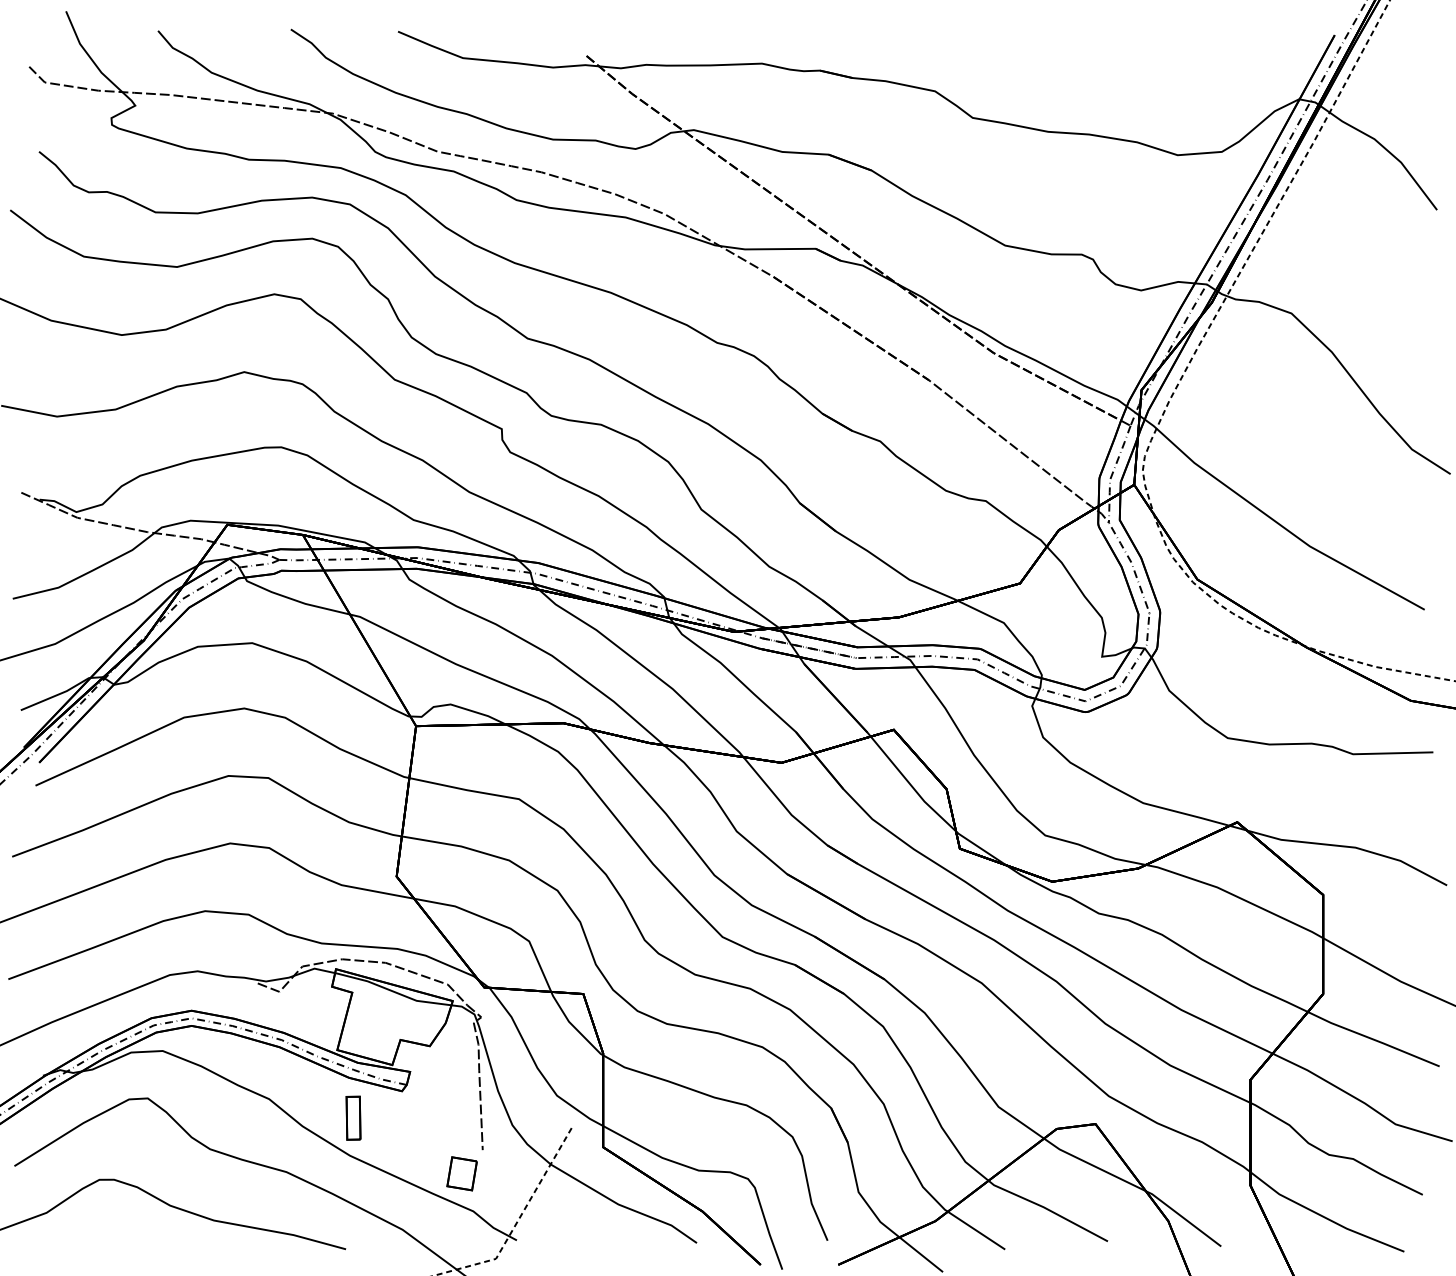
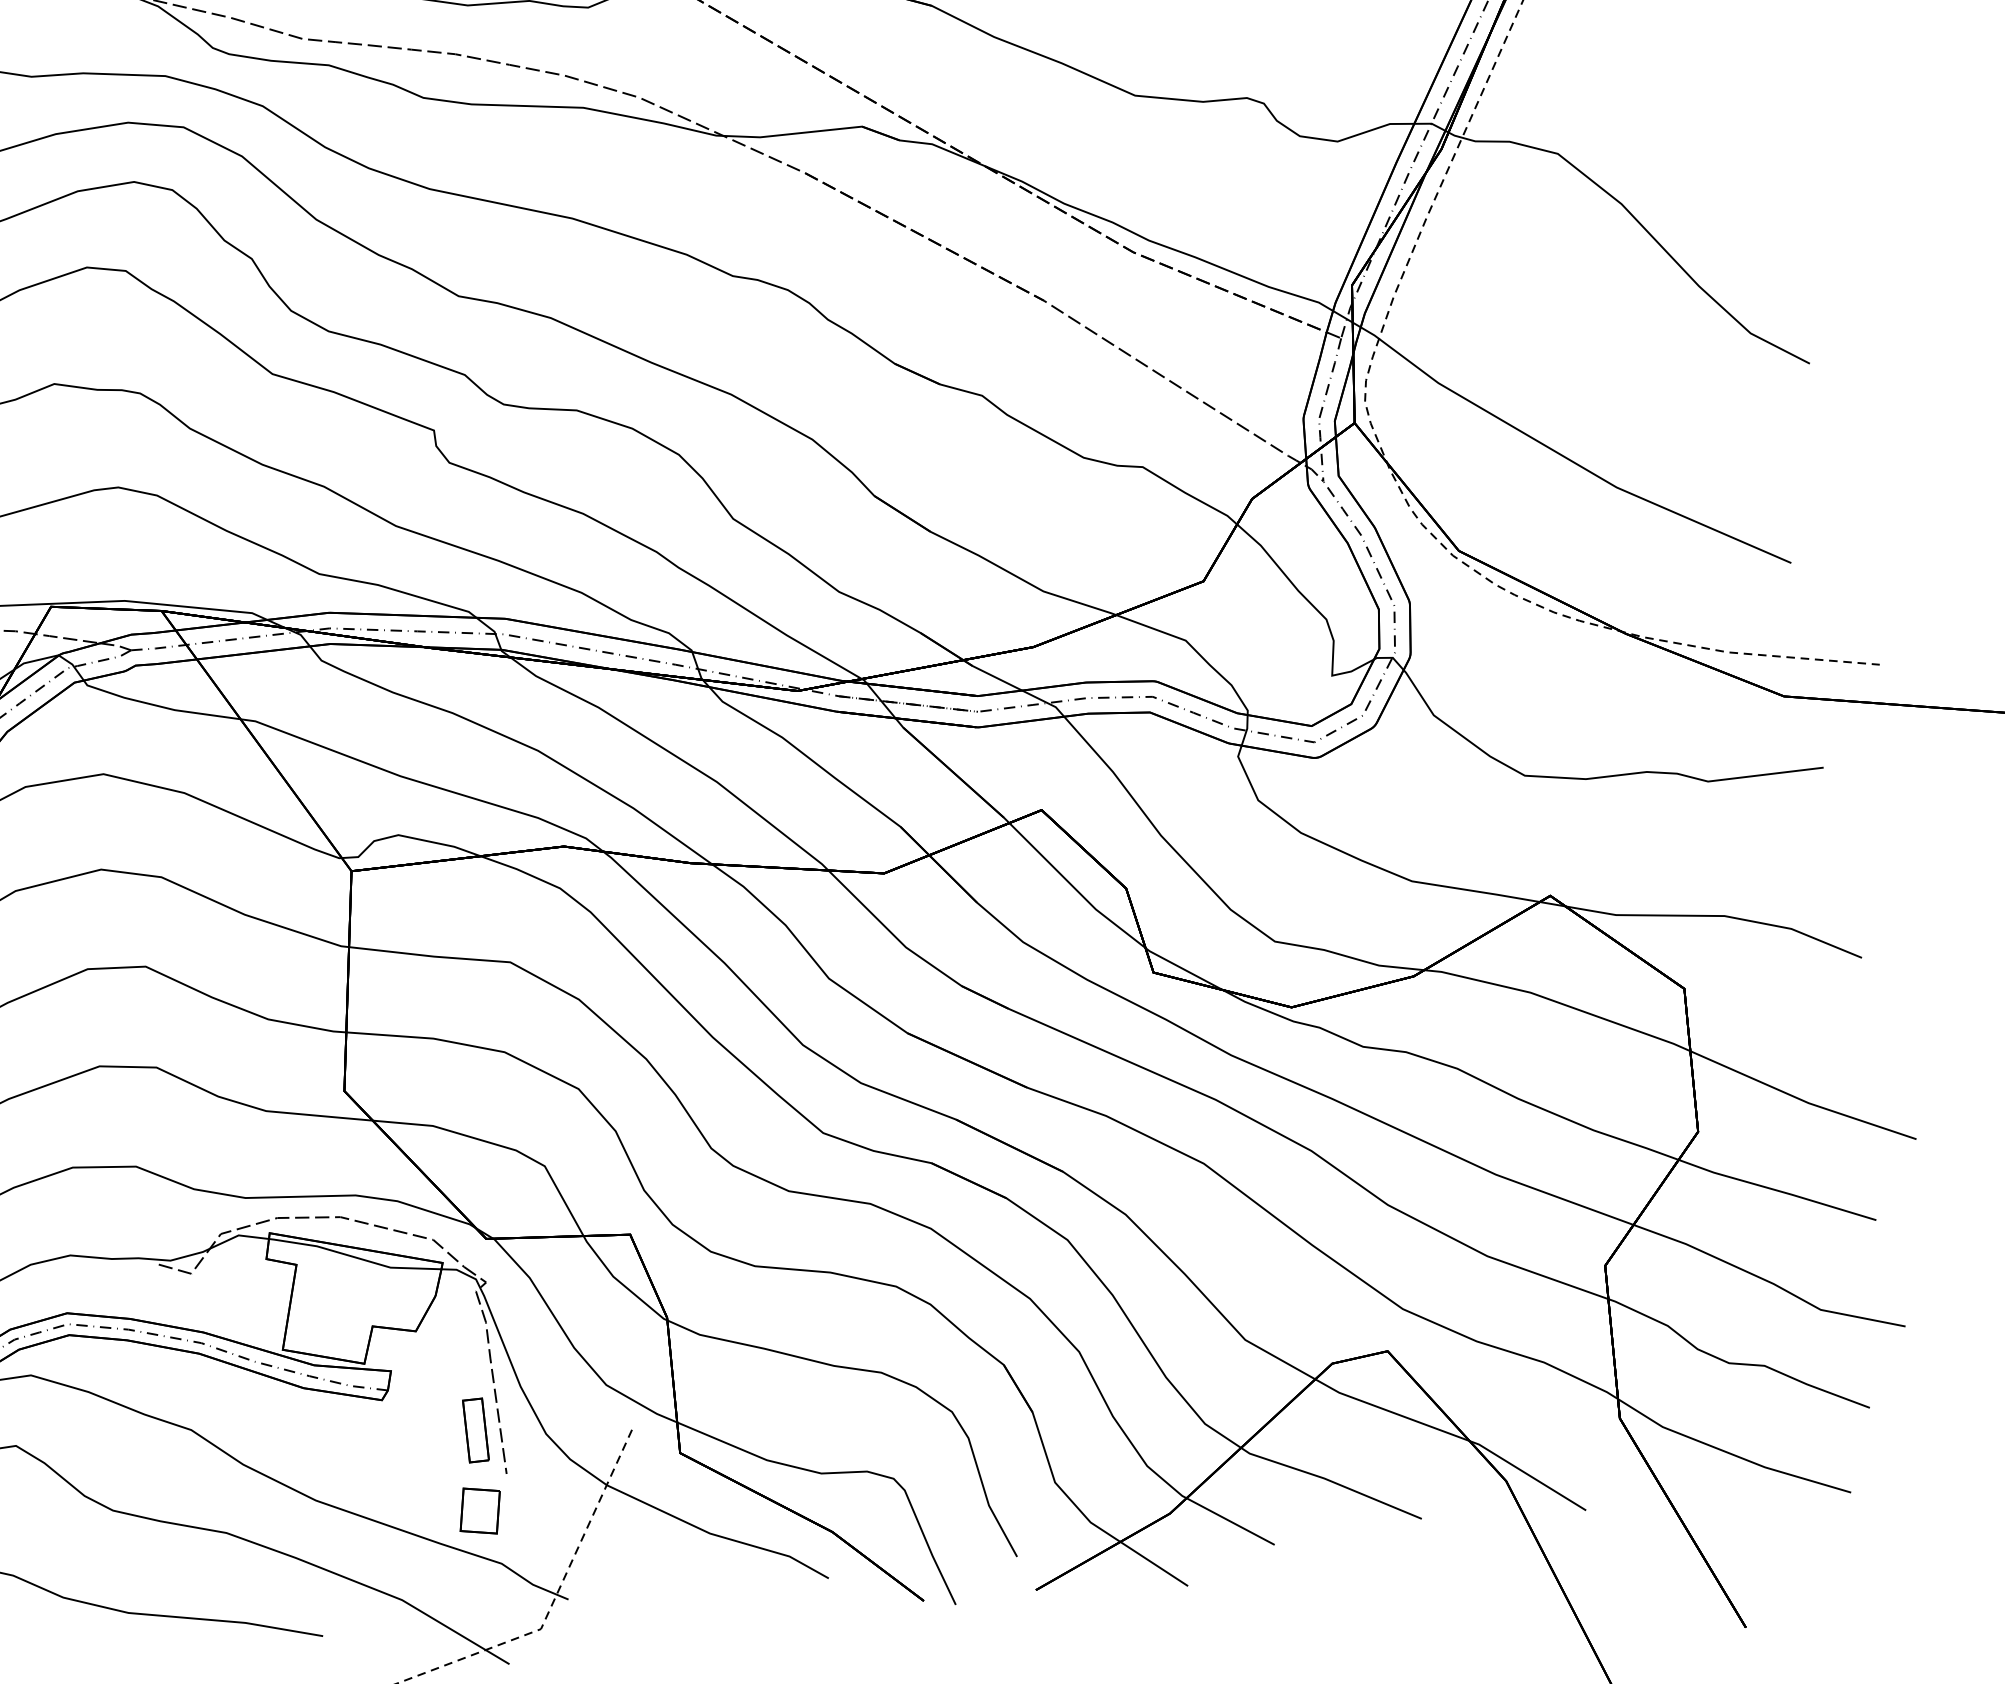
part: (353, 1117) -> (475, 1429), moved

